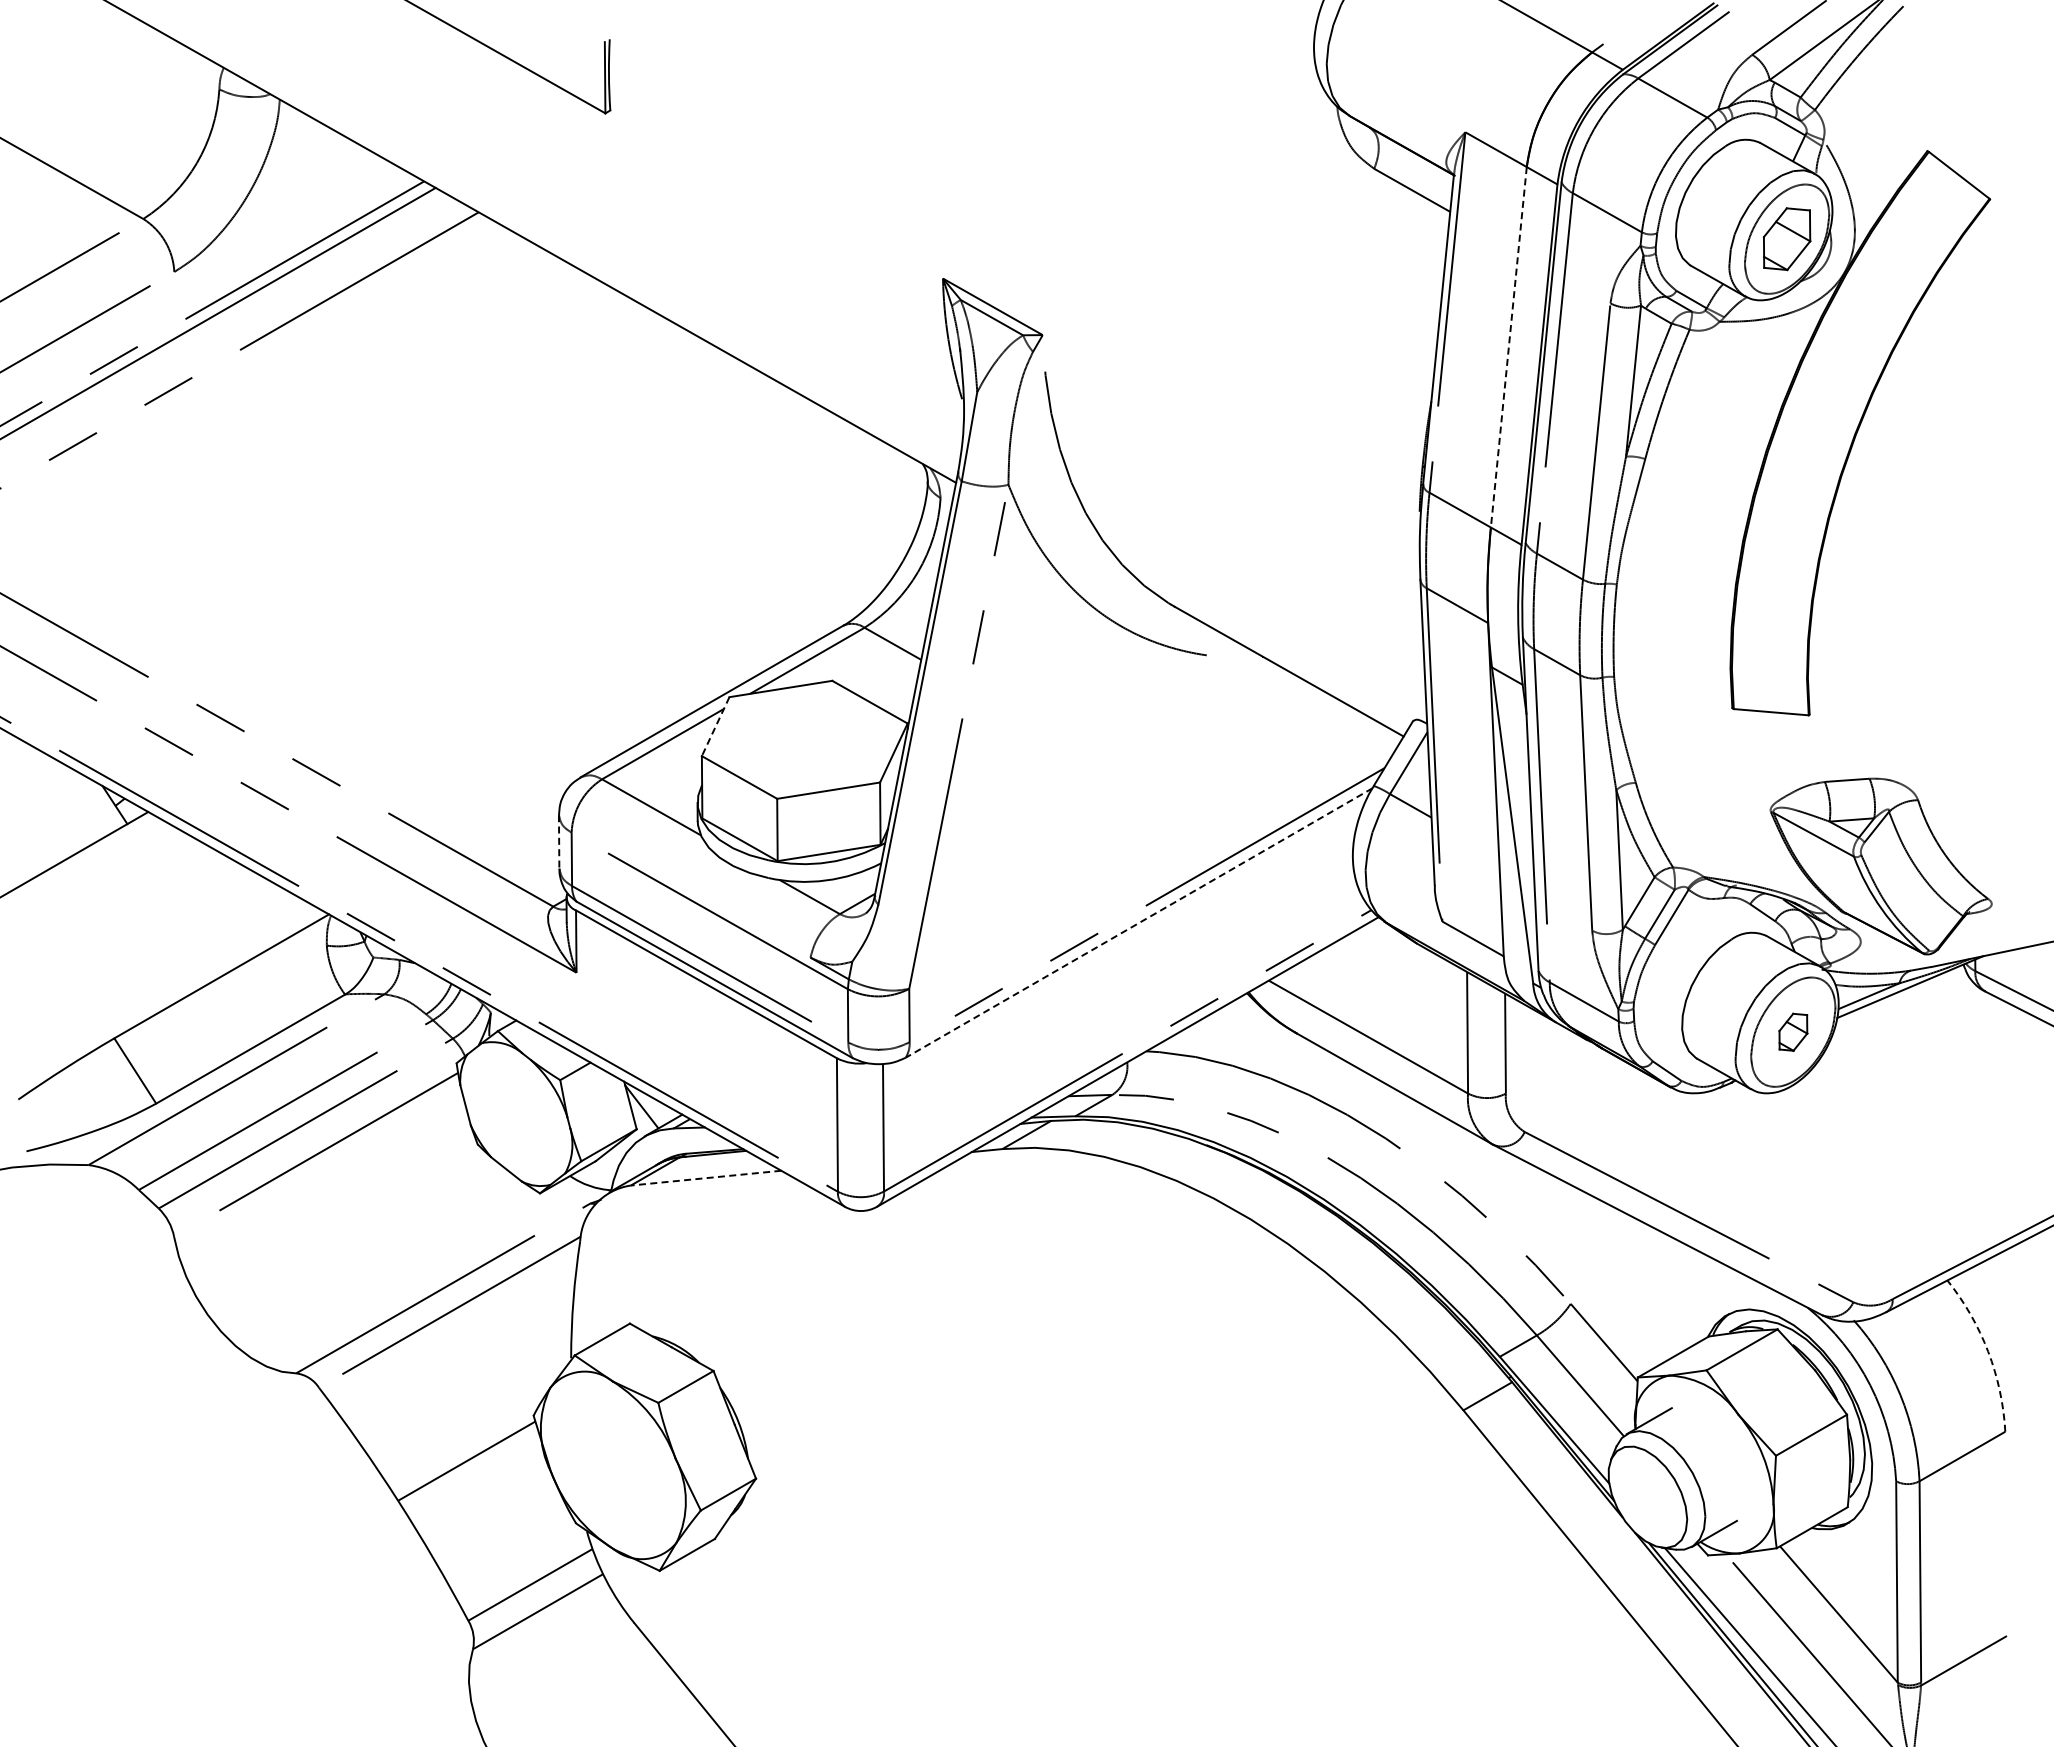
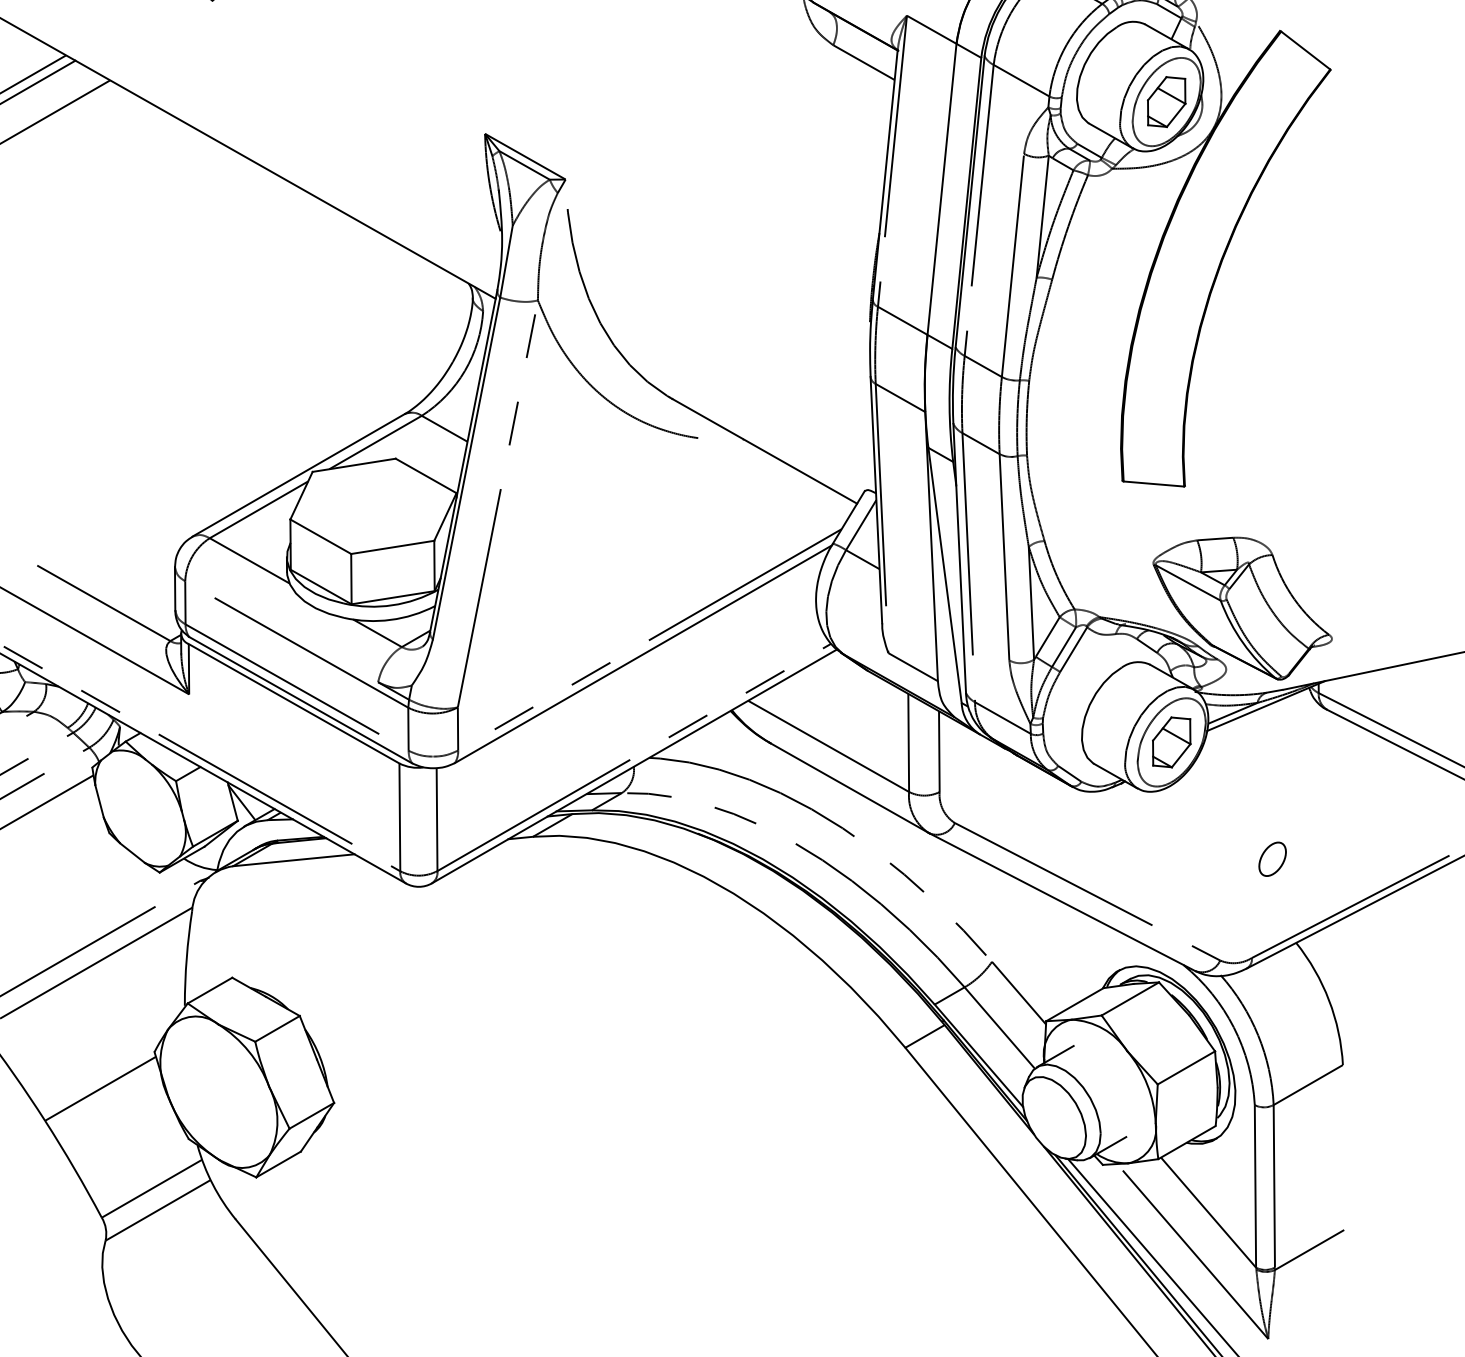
line: (1508, 347) -> (941, 189), dashed -> solid
line: (715, 726) -> (301, 495), dashed -> solid
line: (559, 842) -> (175, 589), dashed -> solid
line: (1139, 923) -> (643, 654), dashed -> solid
part: (1793, 1032) -> (1171, 742), size x1.67
part: (1917, 1176) -> (1272, 858), added
line: (706, 1178) -> (294, 860), dashed -> solid
arc: (1988, 1351) -> (1329, 1000), dashed -> solid

